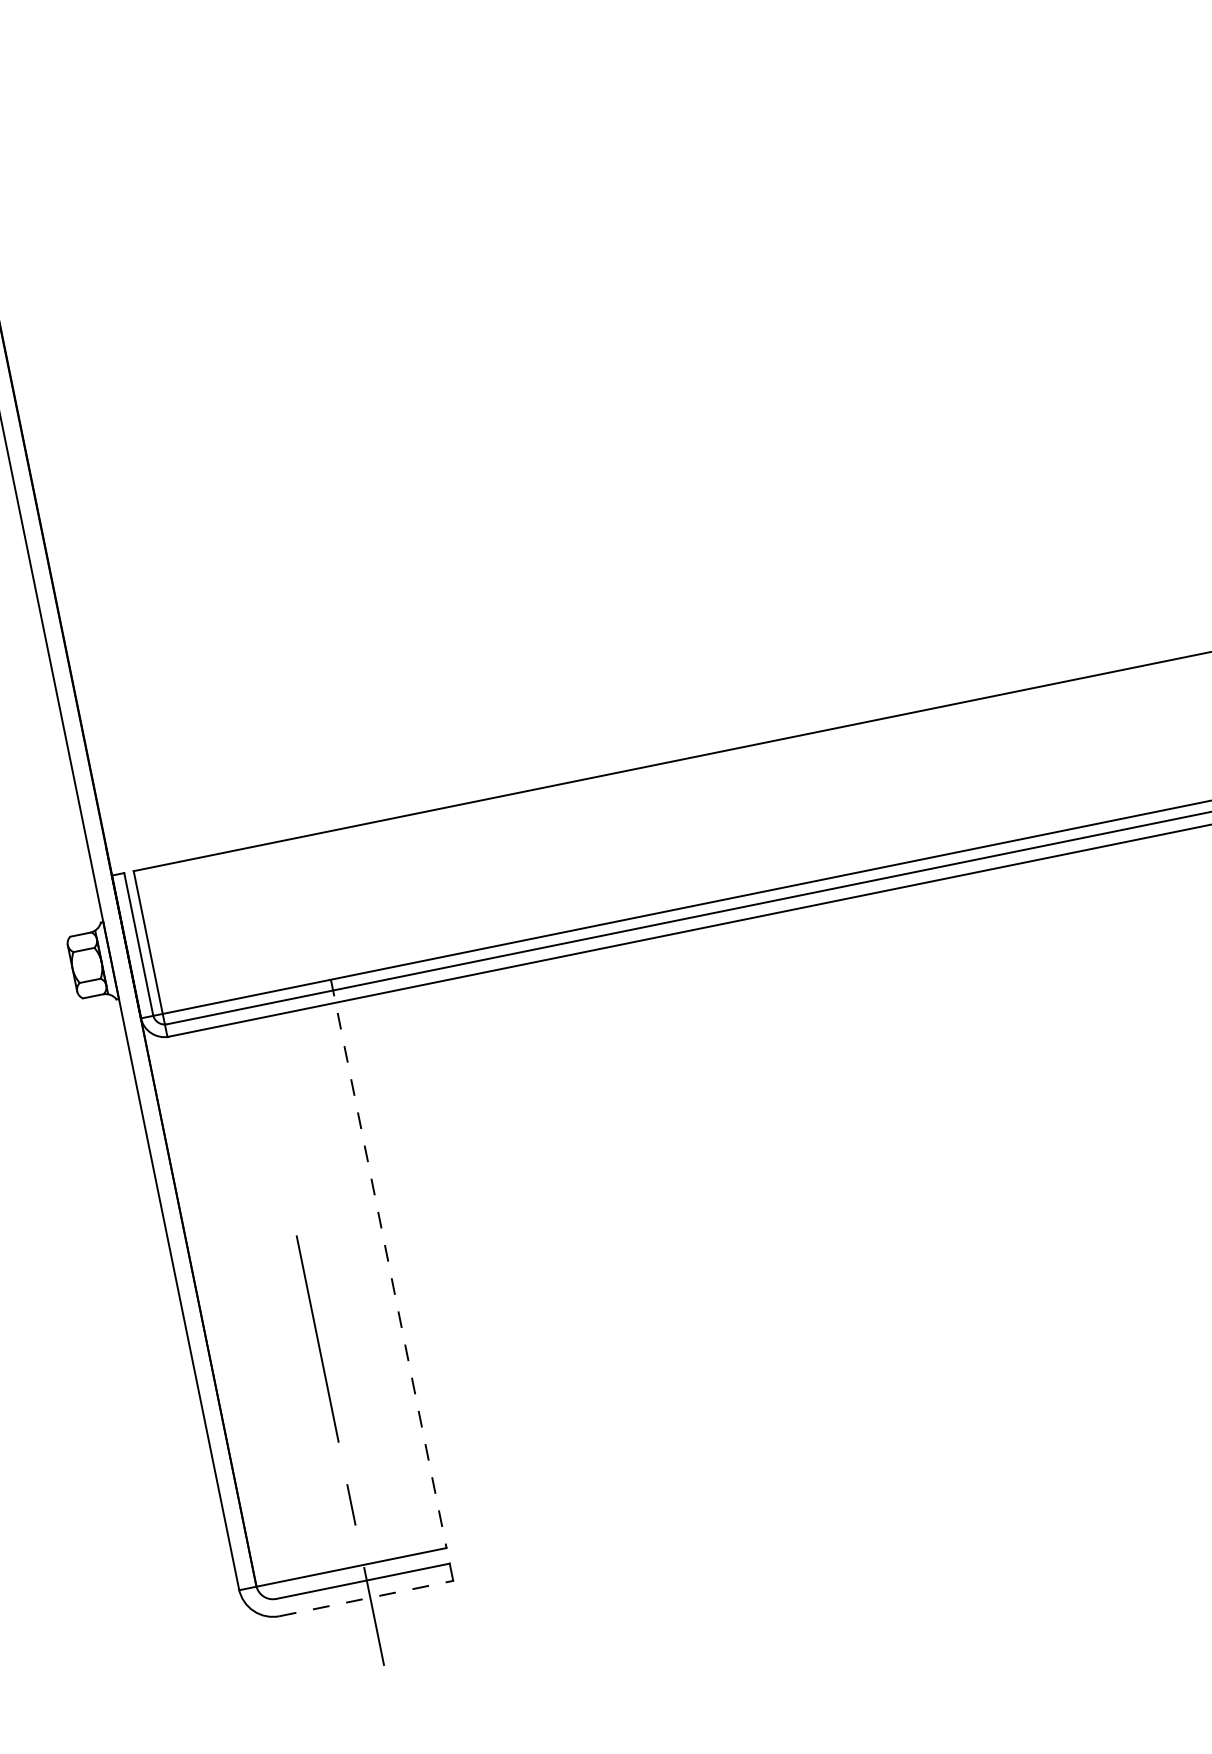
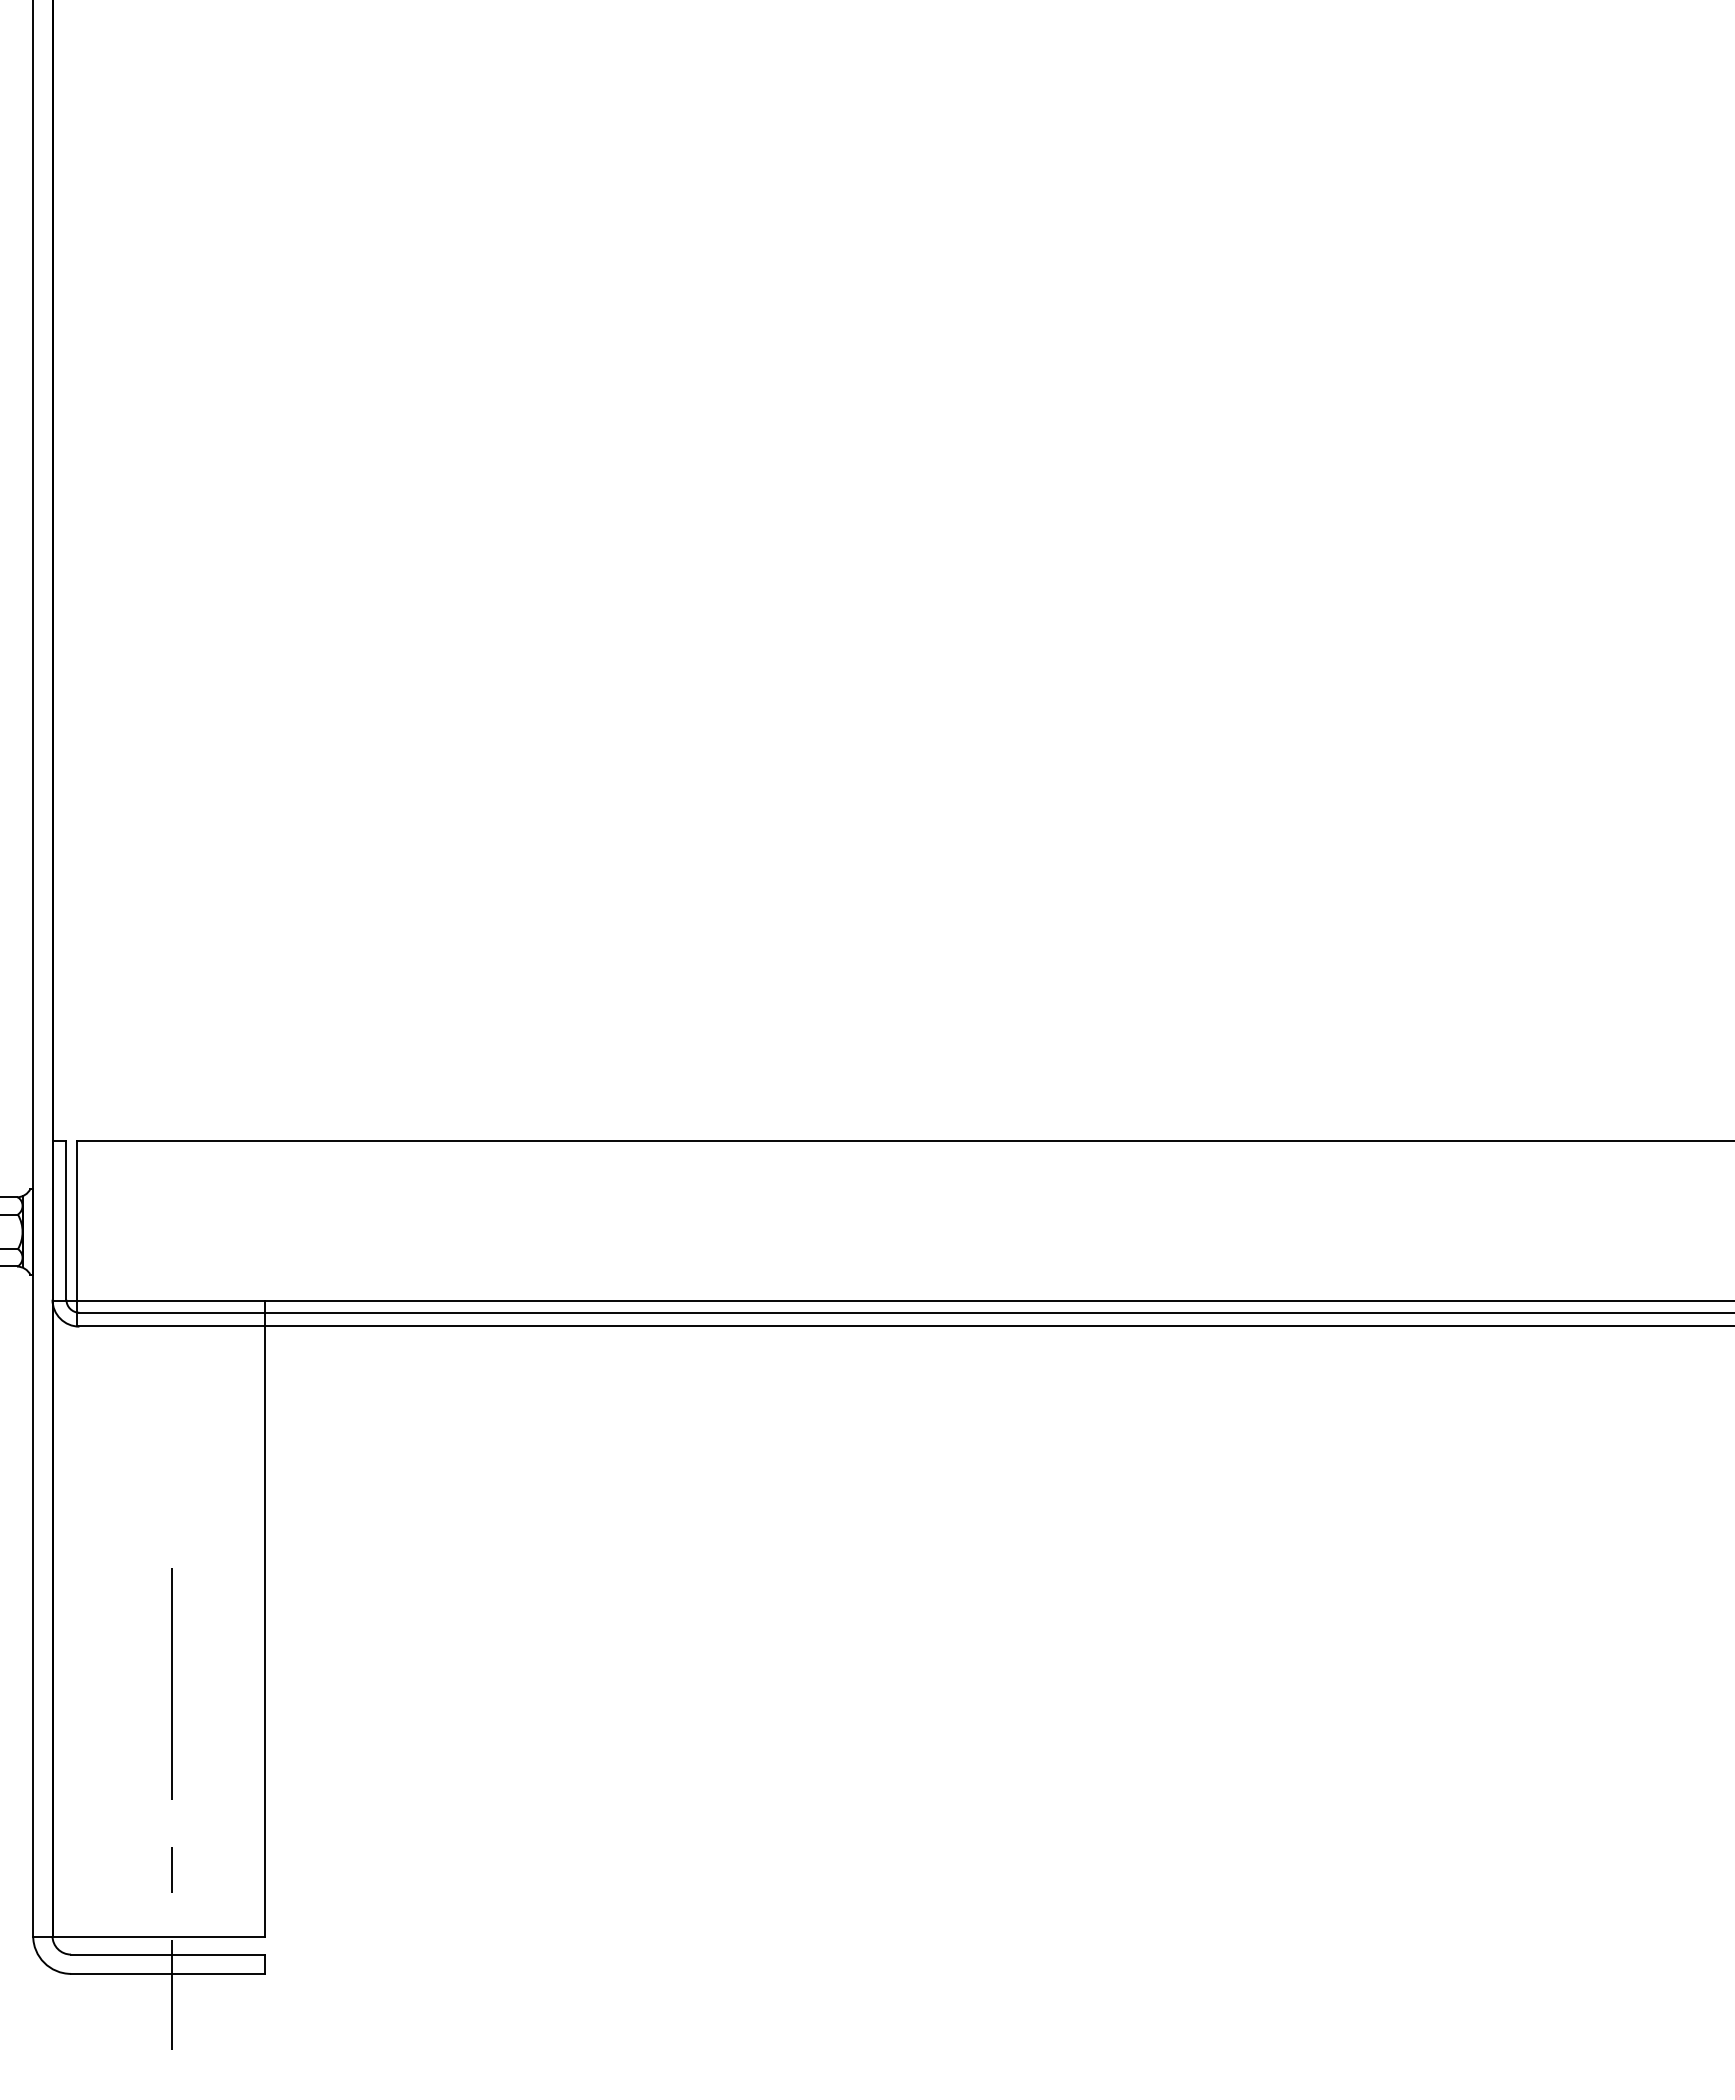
line: (389, 1264) -> (265, 1619), dashed -> solid
line: (366, 1598) -> (168, 1973), dashed -> solid

